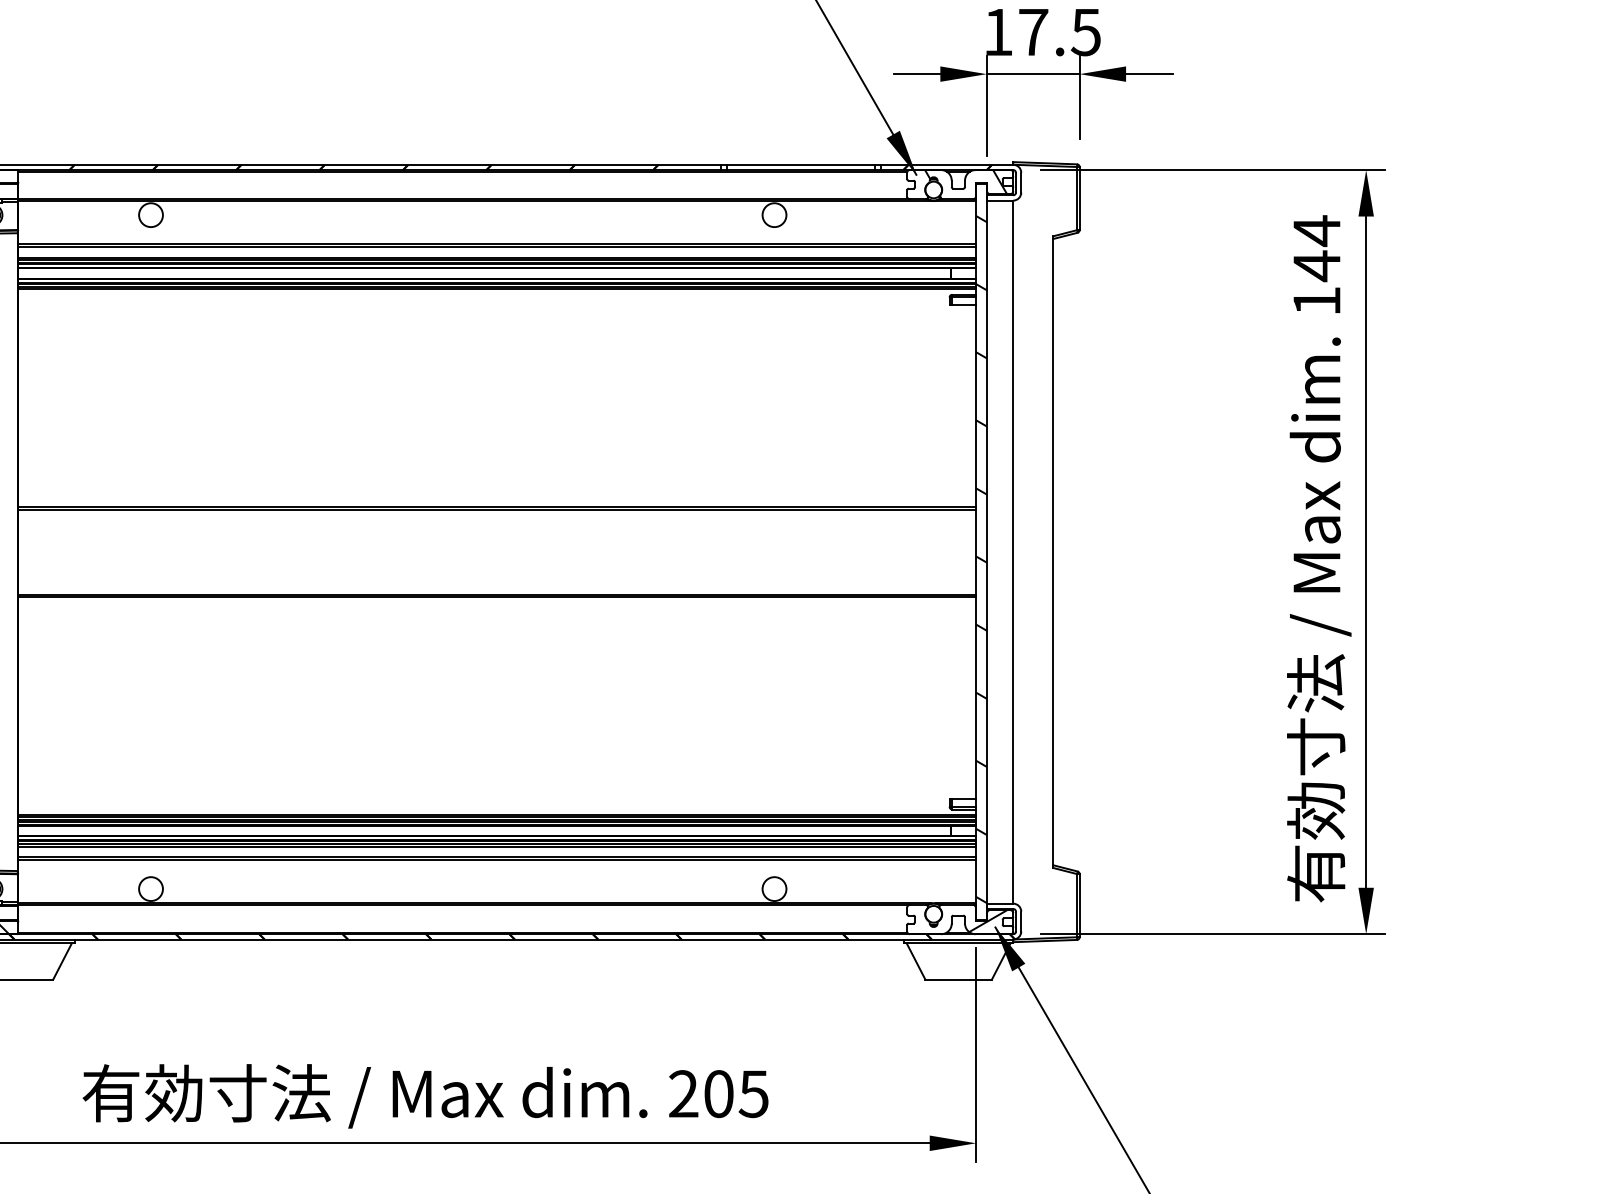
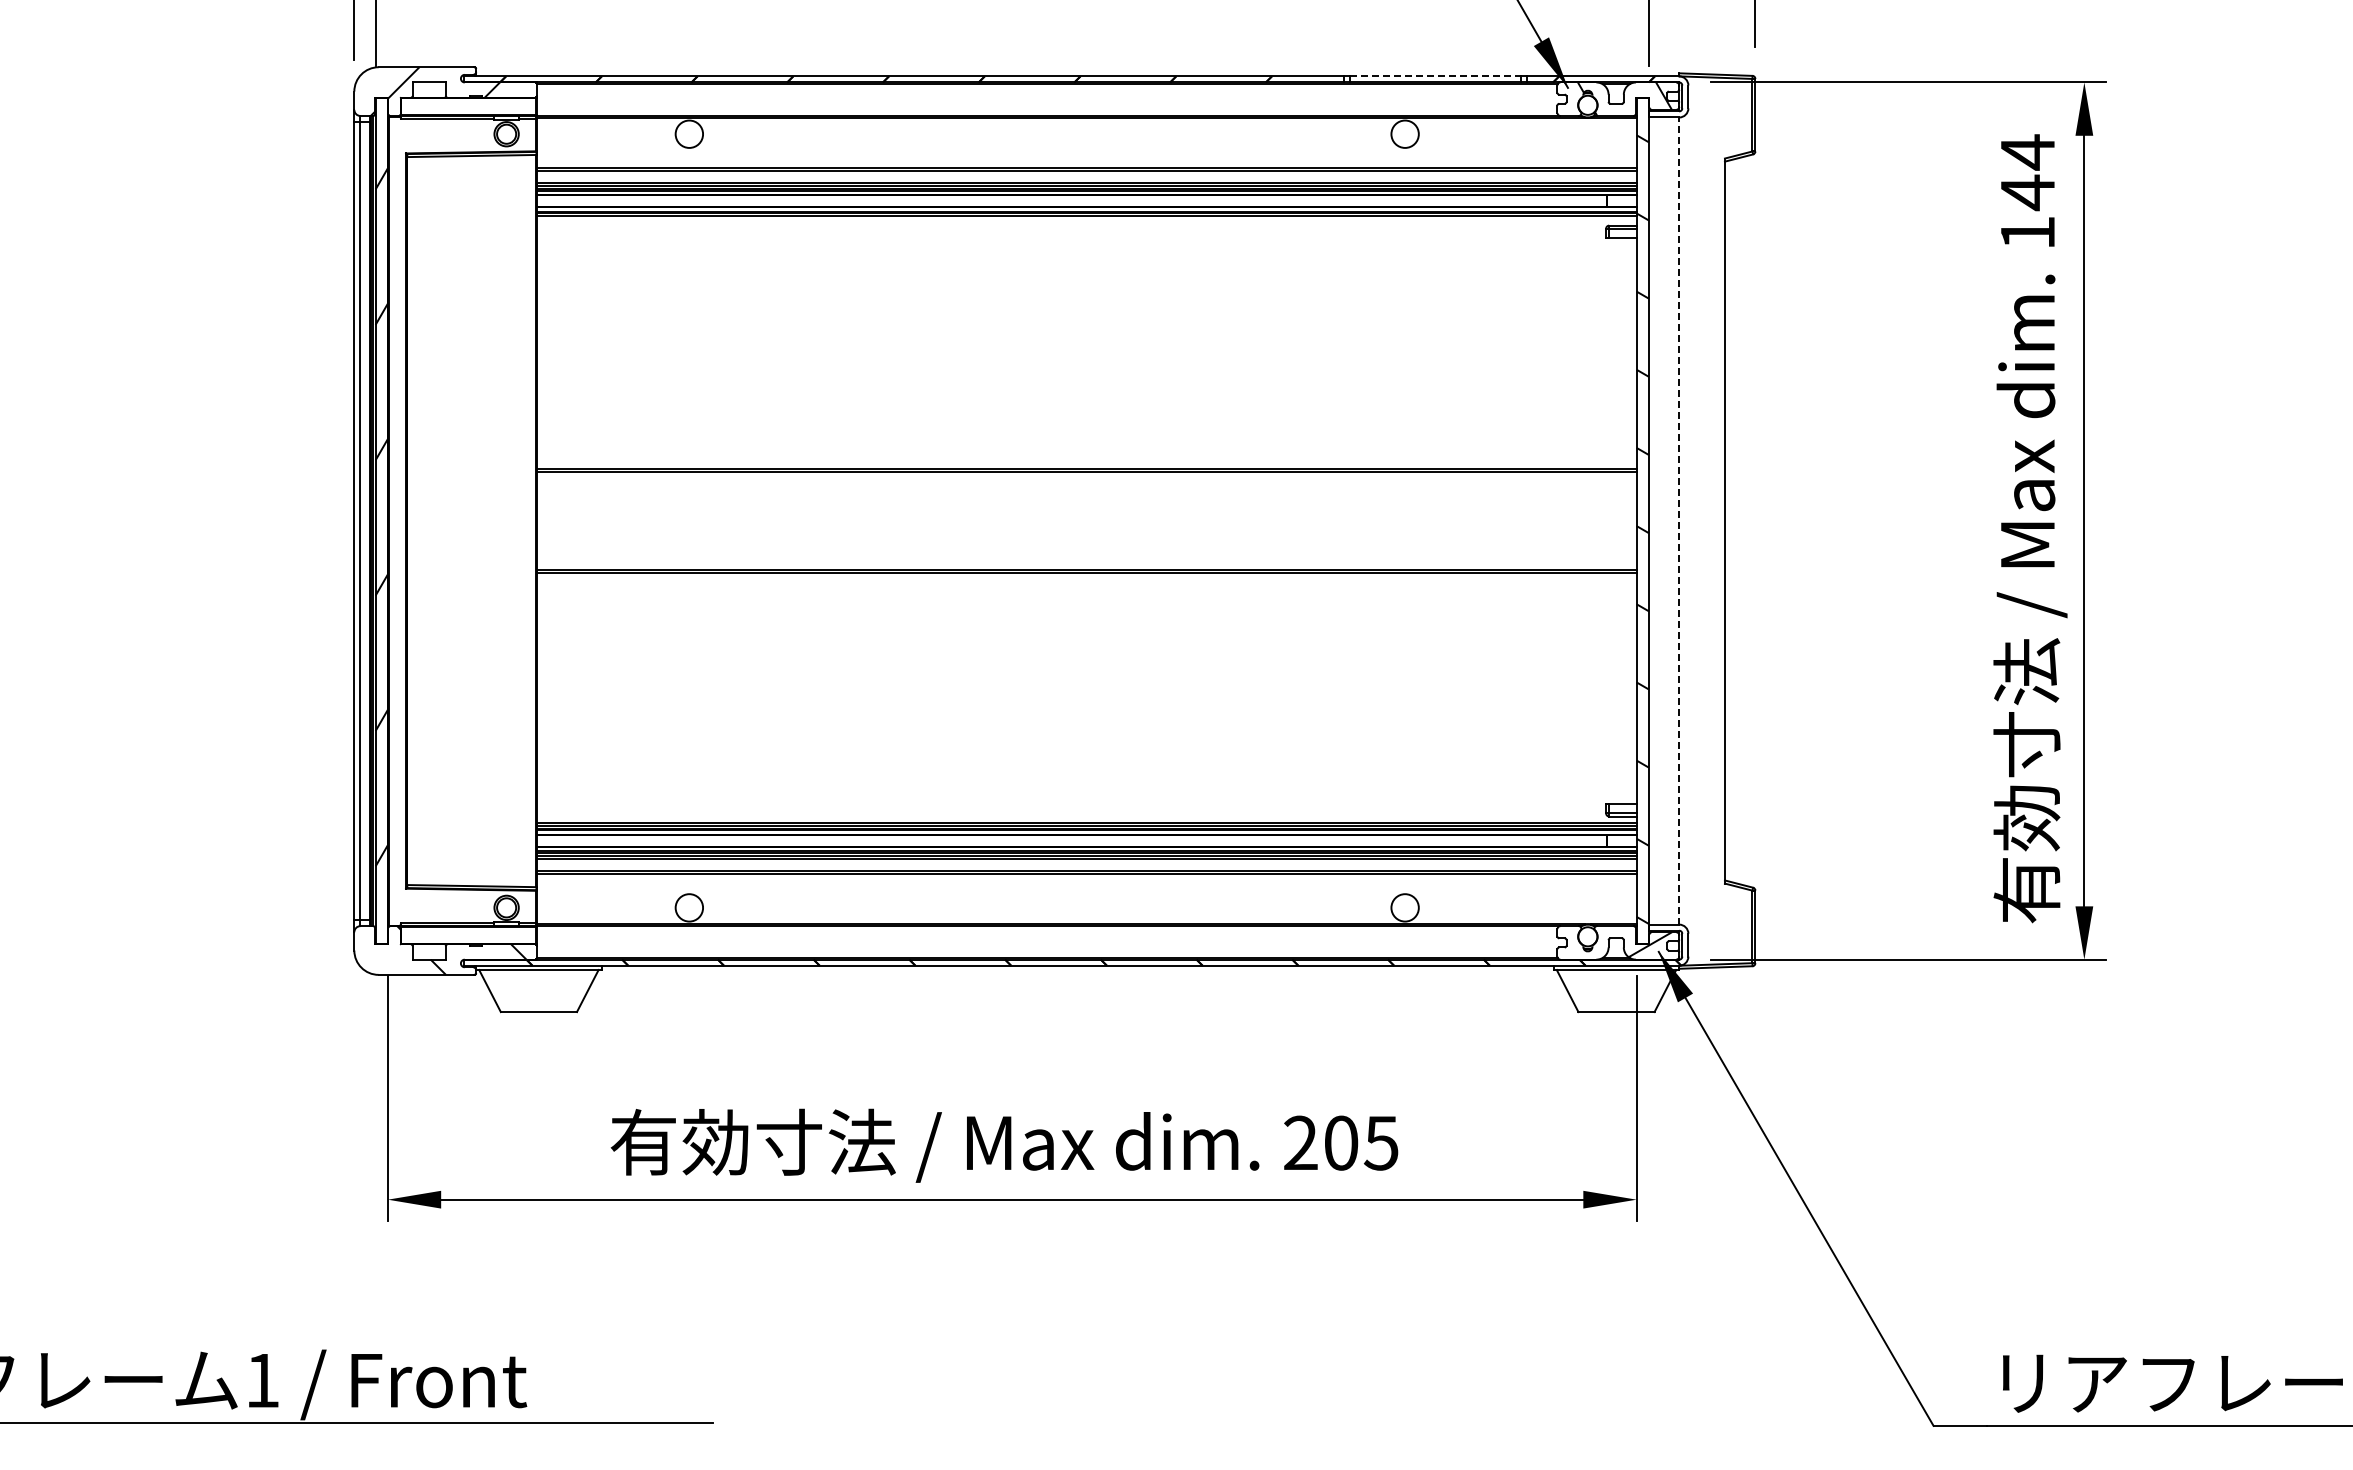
line: (801, 164) -> (1436, 76), solid -> dashed
line: (496, 289) -> (1086, 219), removed
line: (1013, 552) -> (1679, 521), solid -> dashed

